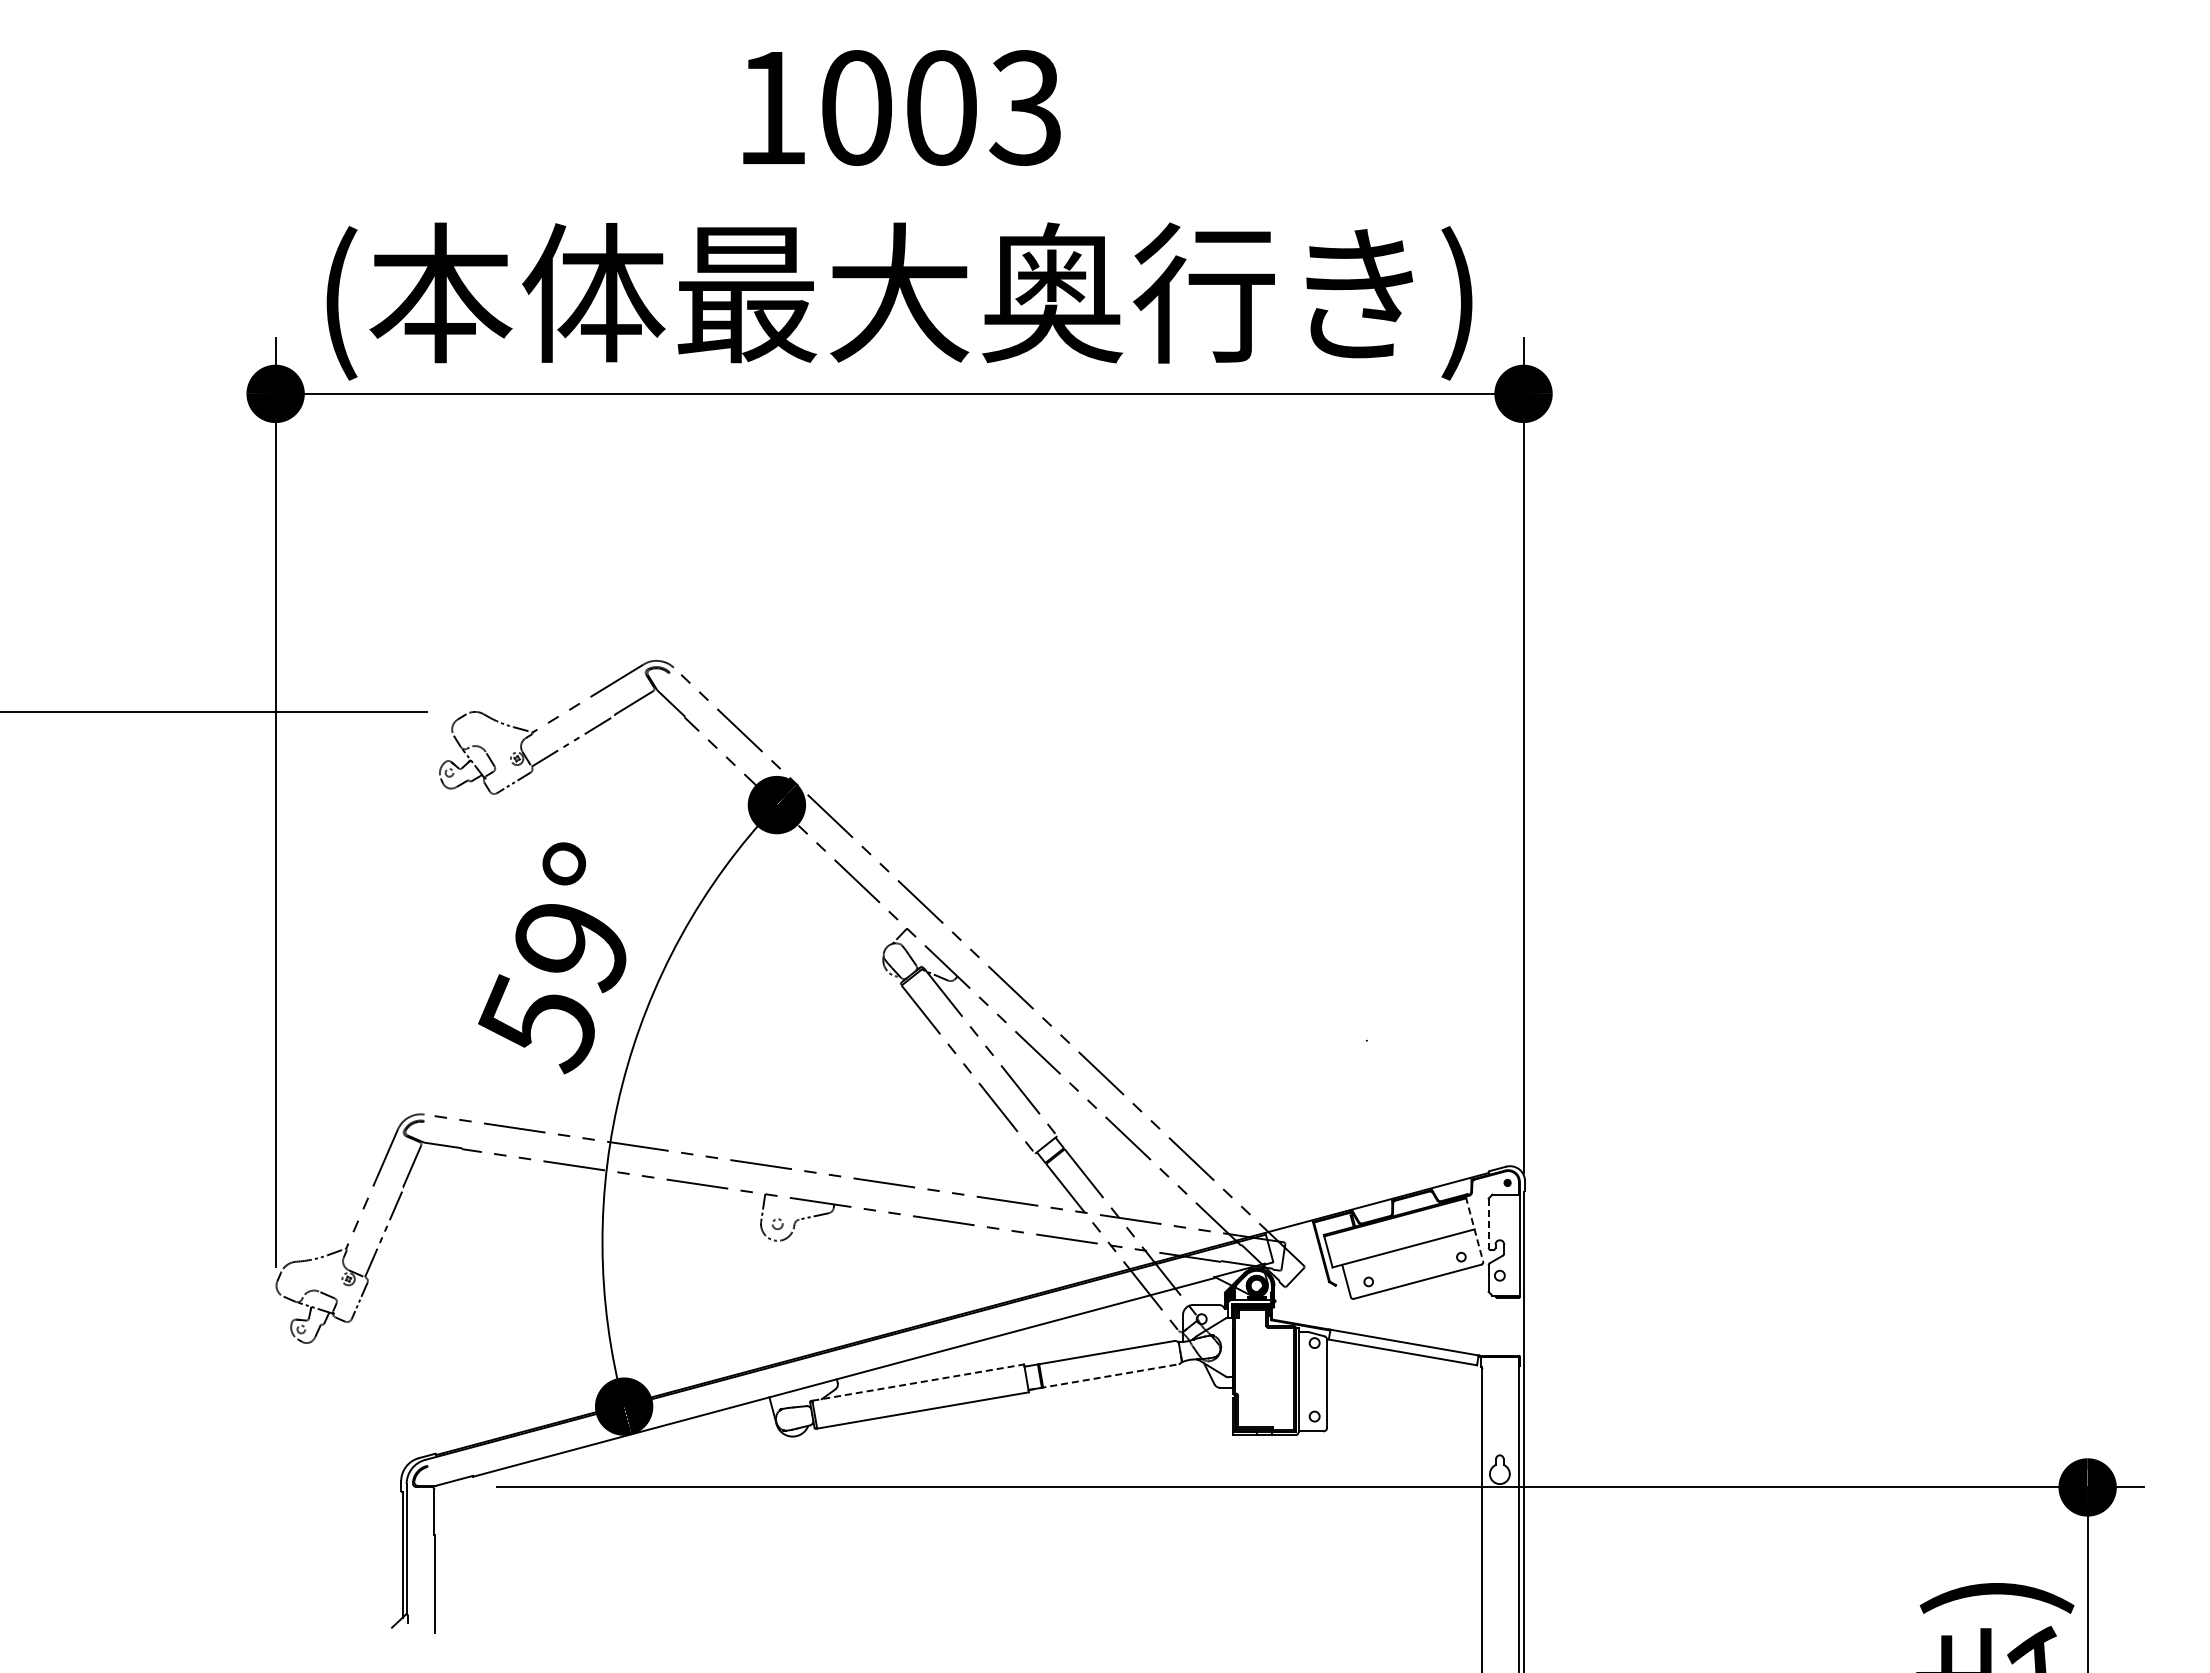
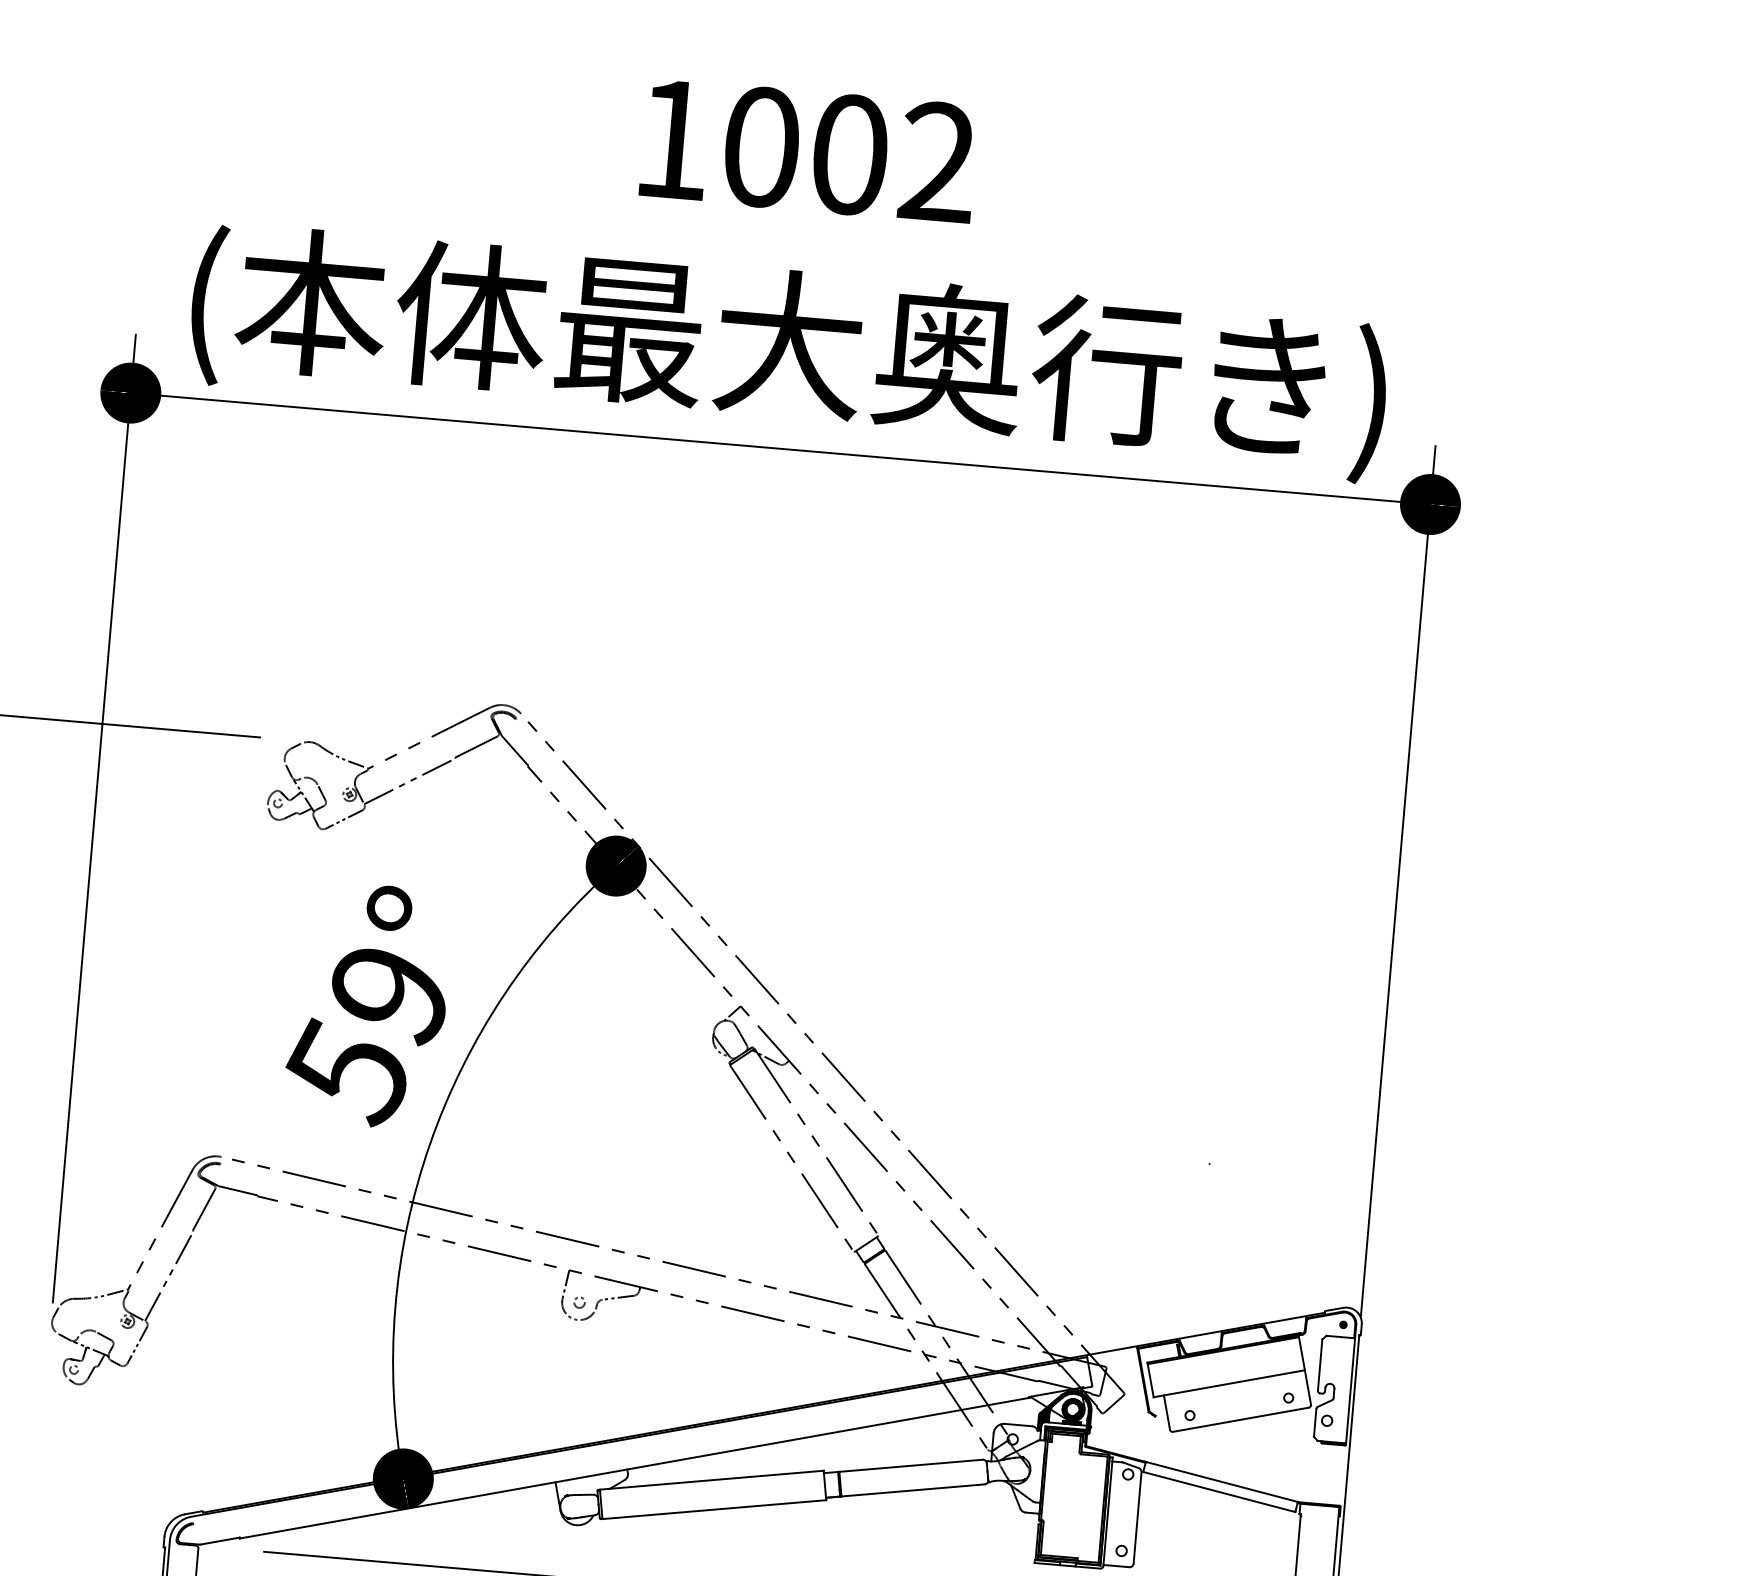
text: (1025, 107) -> (937, 161), 1003 -> 1002
line: (1488, 1223) -> (1319, 1365), dashed -> solid
line: (1474, 1229) -> (1304, 1370), dashed -> solid
line: (1104, 1377) -> (906, 1491), dashed -> solid
line: (918, 1382) -> (712, 1480), dashed -> solid

